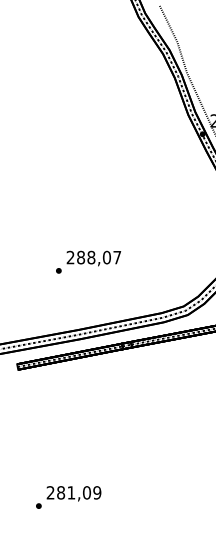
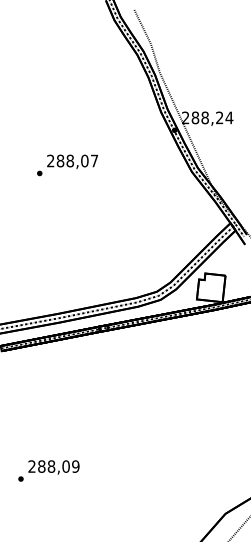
text: (88, 262) -> (67, 165), moved
text: (71, 492) -> (51, 466), 281,09 -> 288,09

